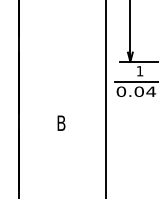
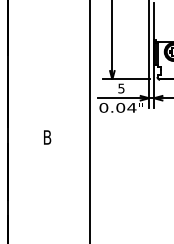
text: (140, 71) -> (121, 88), 1 -> 5

